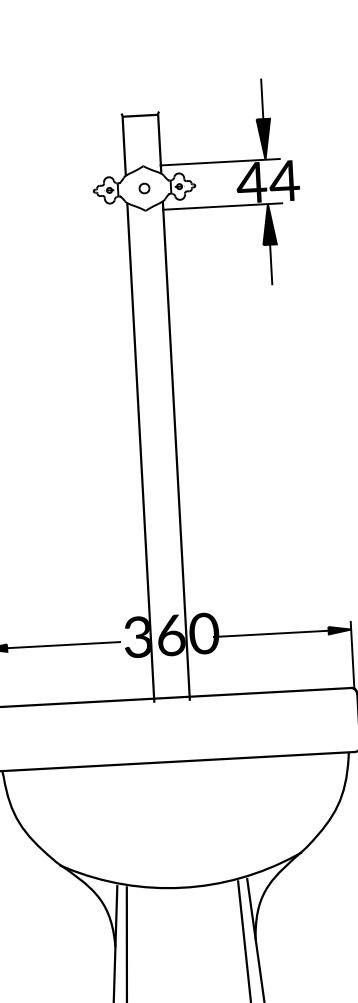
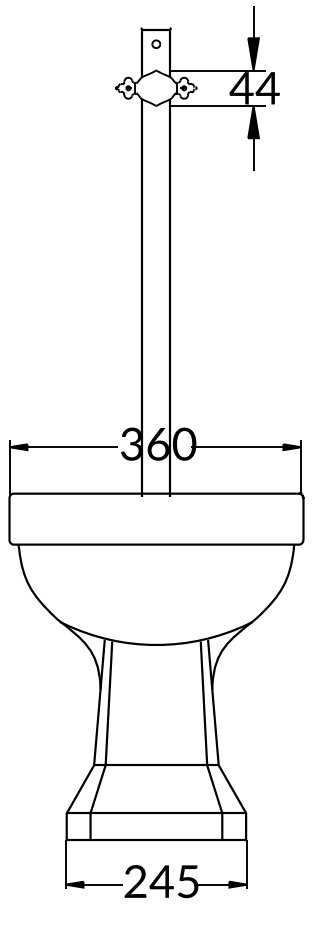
part: (144, 187) -> (156, 43), moved

